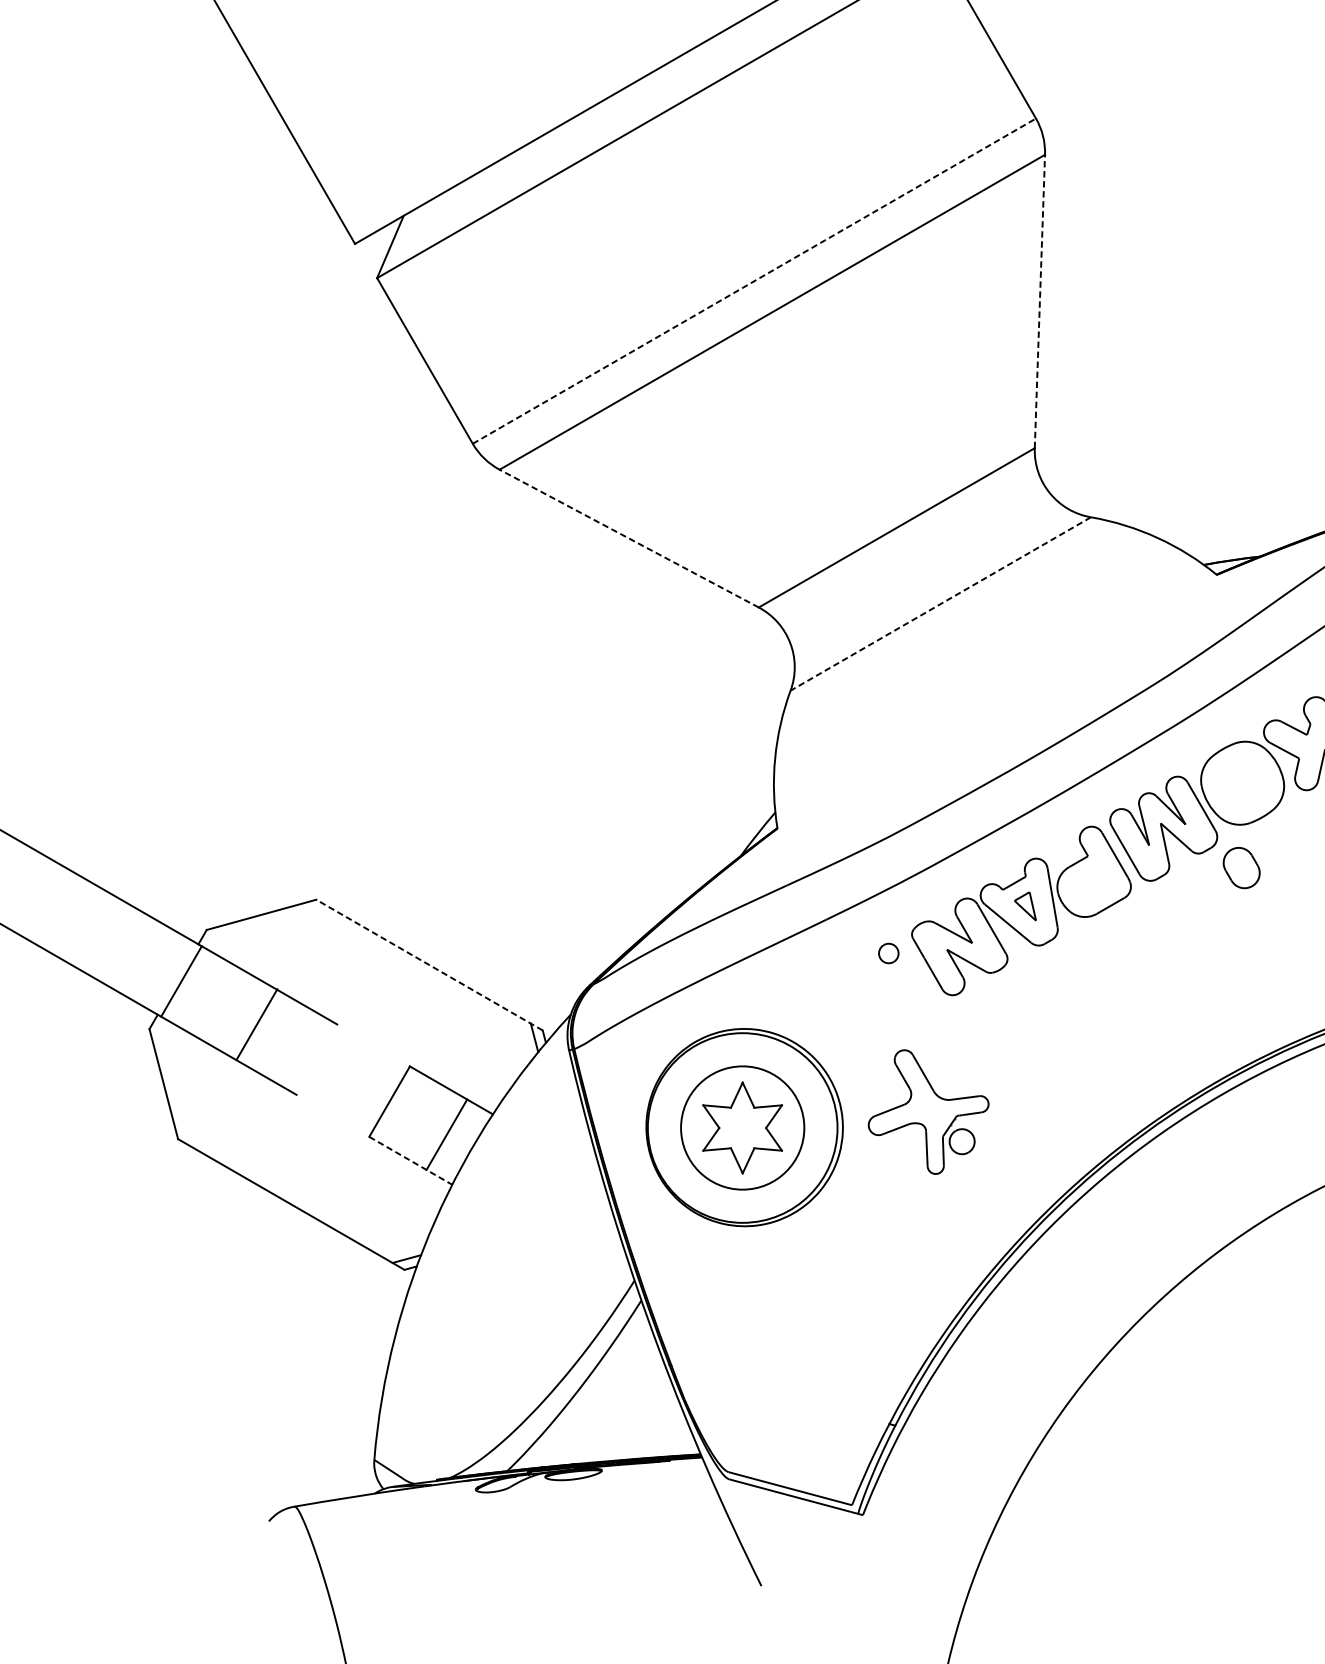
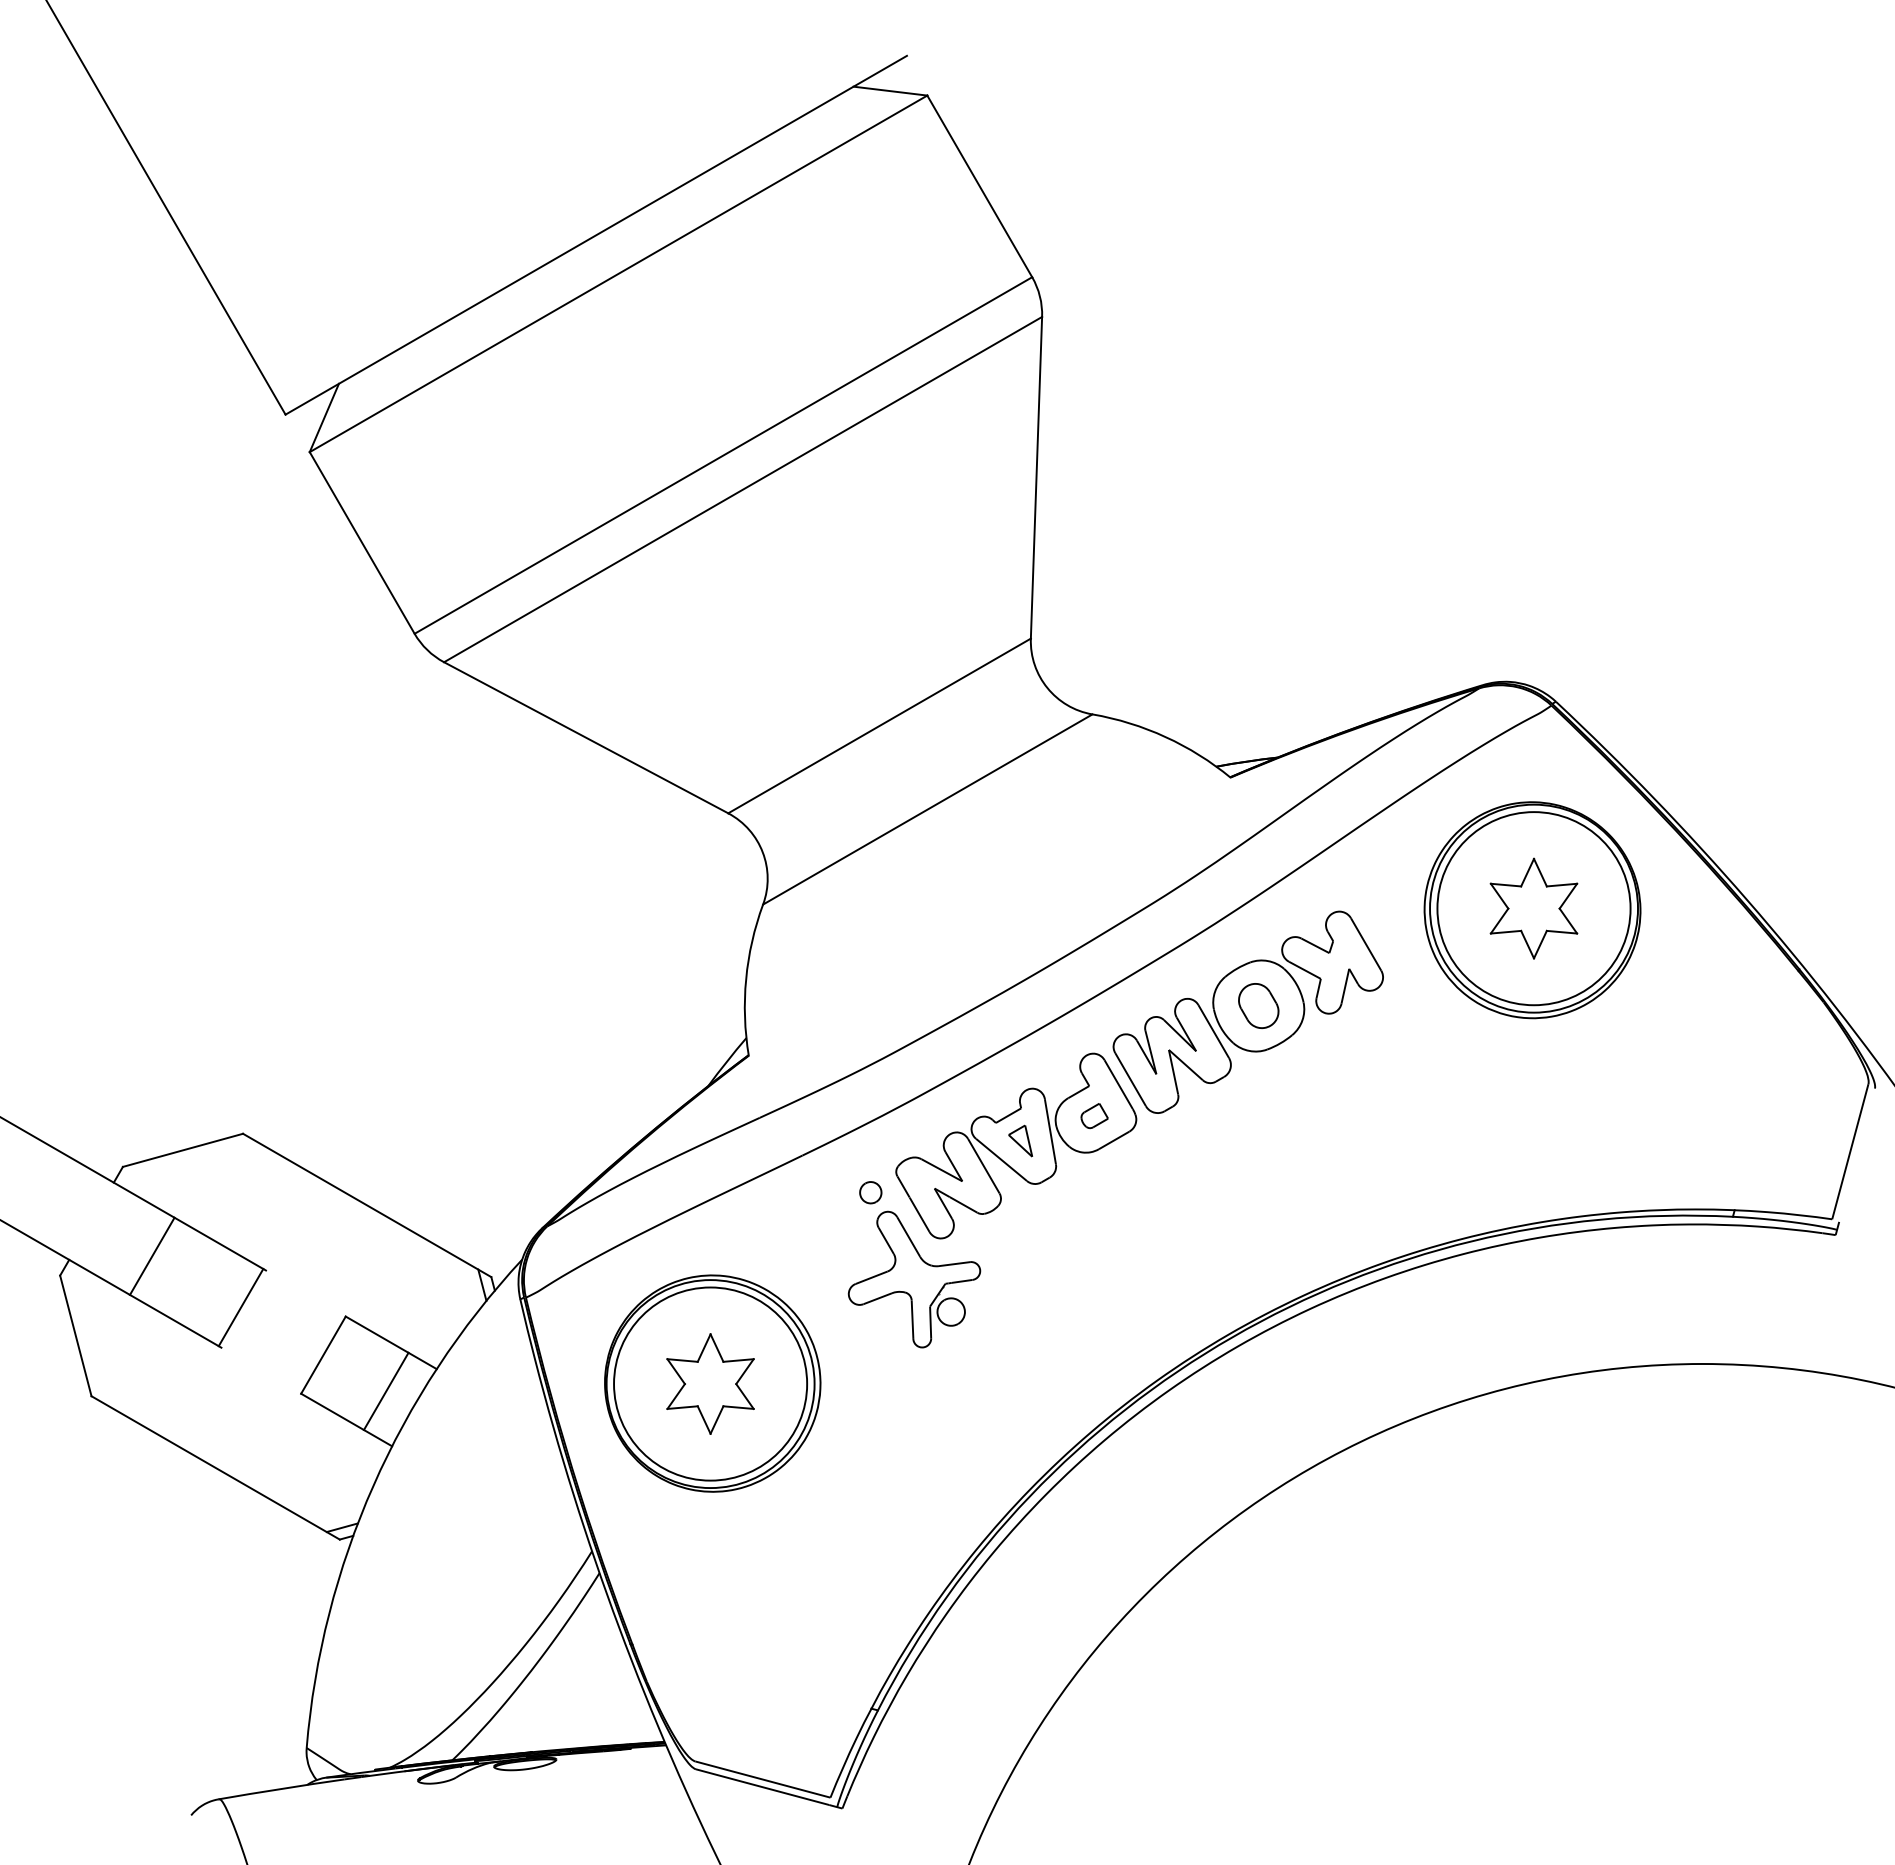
line: (754, 281) -> (723, 455), dashed -> solid
line: (1039, 301) -> (1036, 477), dashed -> solid
line: (629, 538) -> (586, 737), dashed -> solid
line: (940, 604) -> (927, 809), dashed -> solid
part: (1241, 867) -> (1258, 1005), moved
part: (1092, 884) -> (1094, 1116), added
line: (428, 965) -> (366, 1205), dashed -> solid
line: (181, 980) -> (152, 1255), moved
line: (256, 1024) -> (240, 1307), moved
part: (928, 1112) -> (914, 1279), moved
circle: (742, 1127) -> (710, 1383), size x1.43
line: (410, 1161) -> (346, 1420), dashed -> solid

